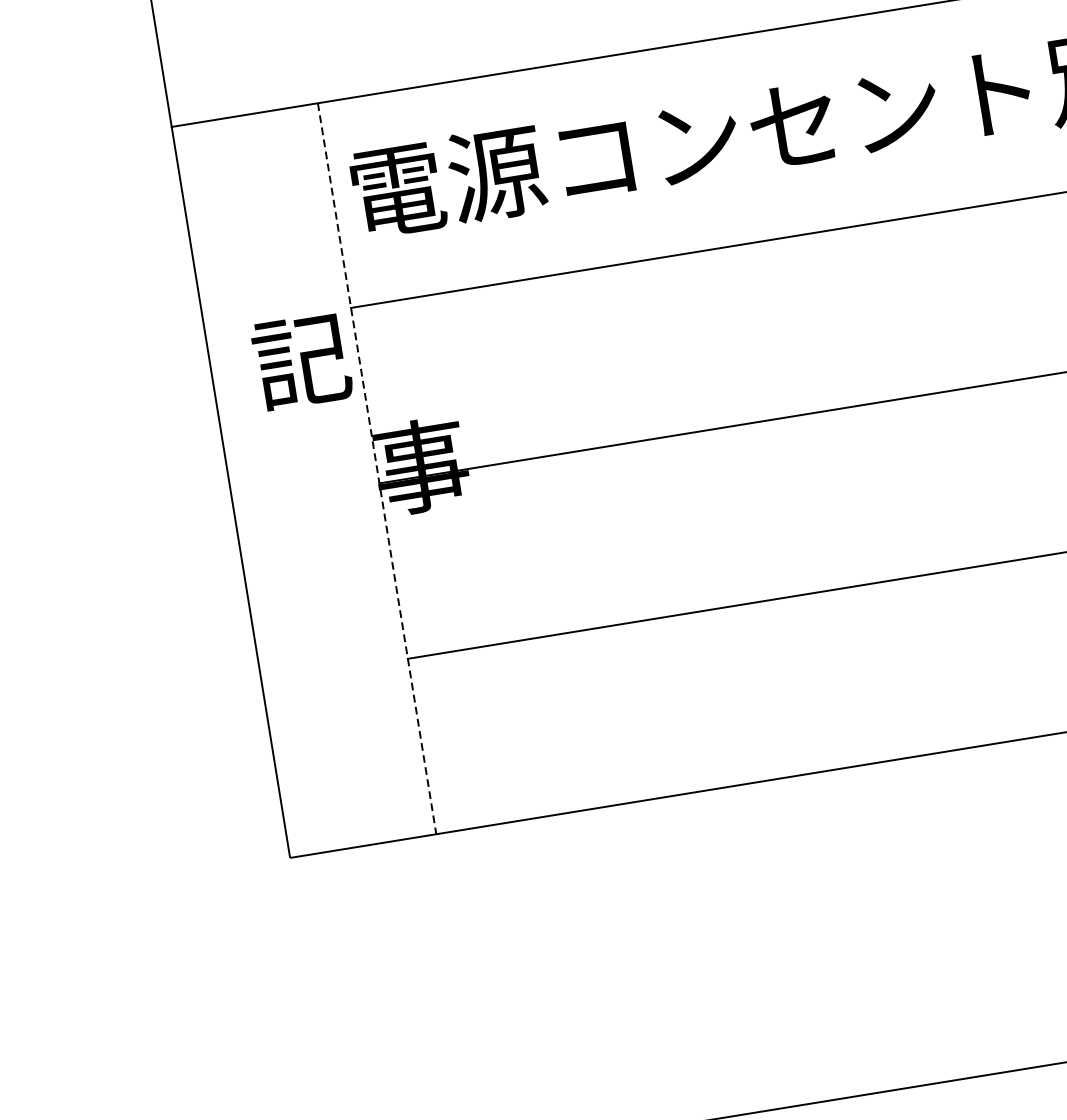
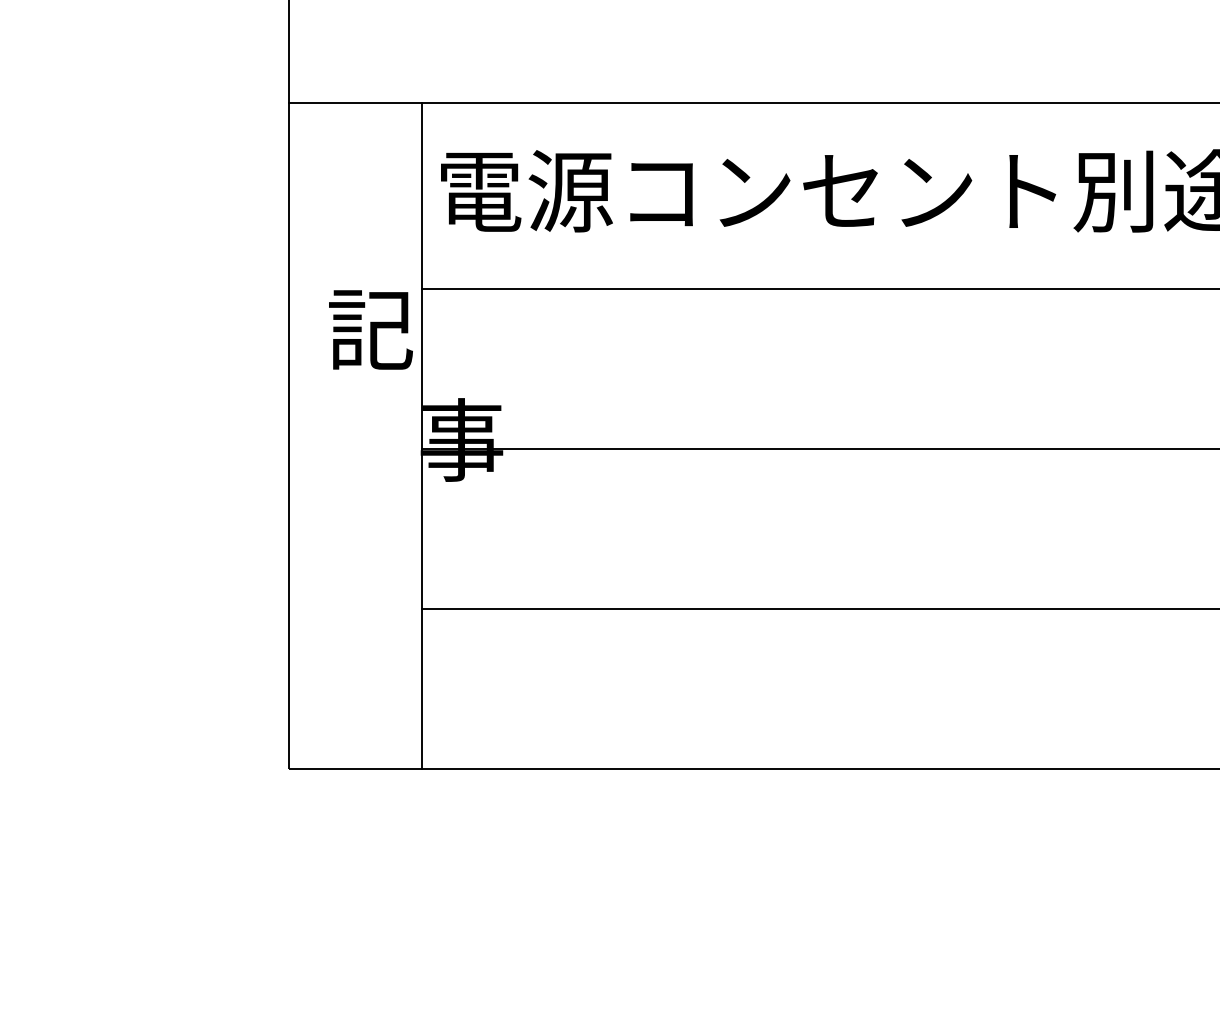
line: (377, 469) -> (422, 436), dashed -> solid

